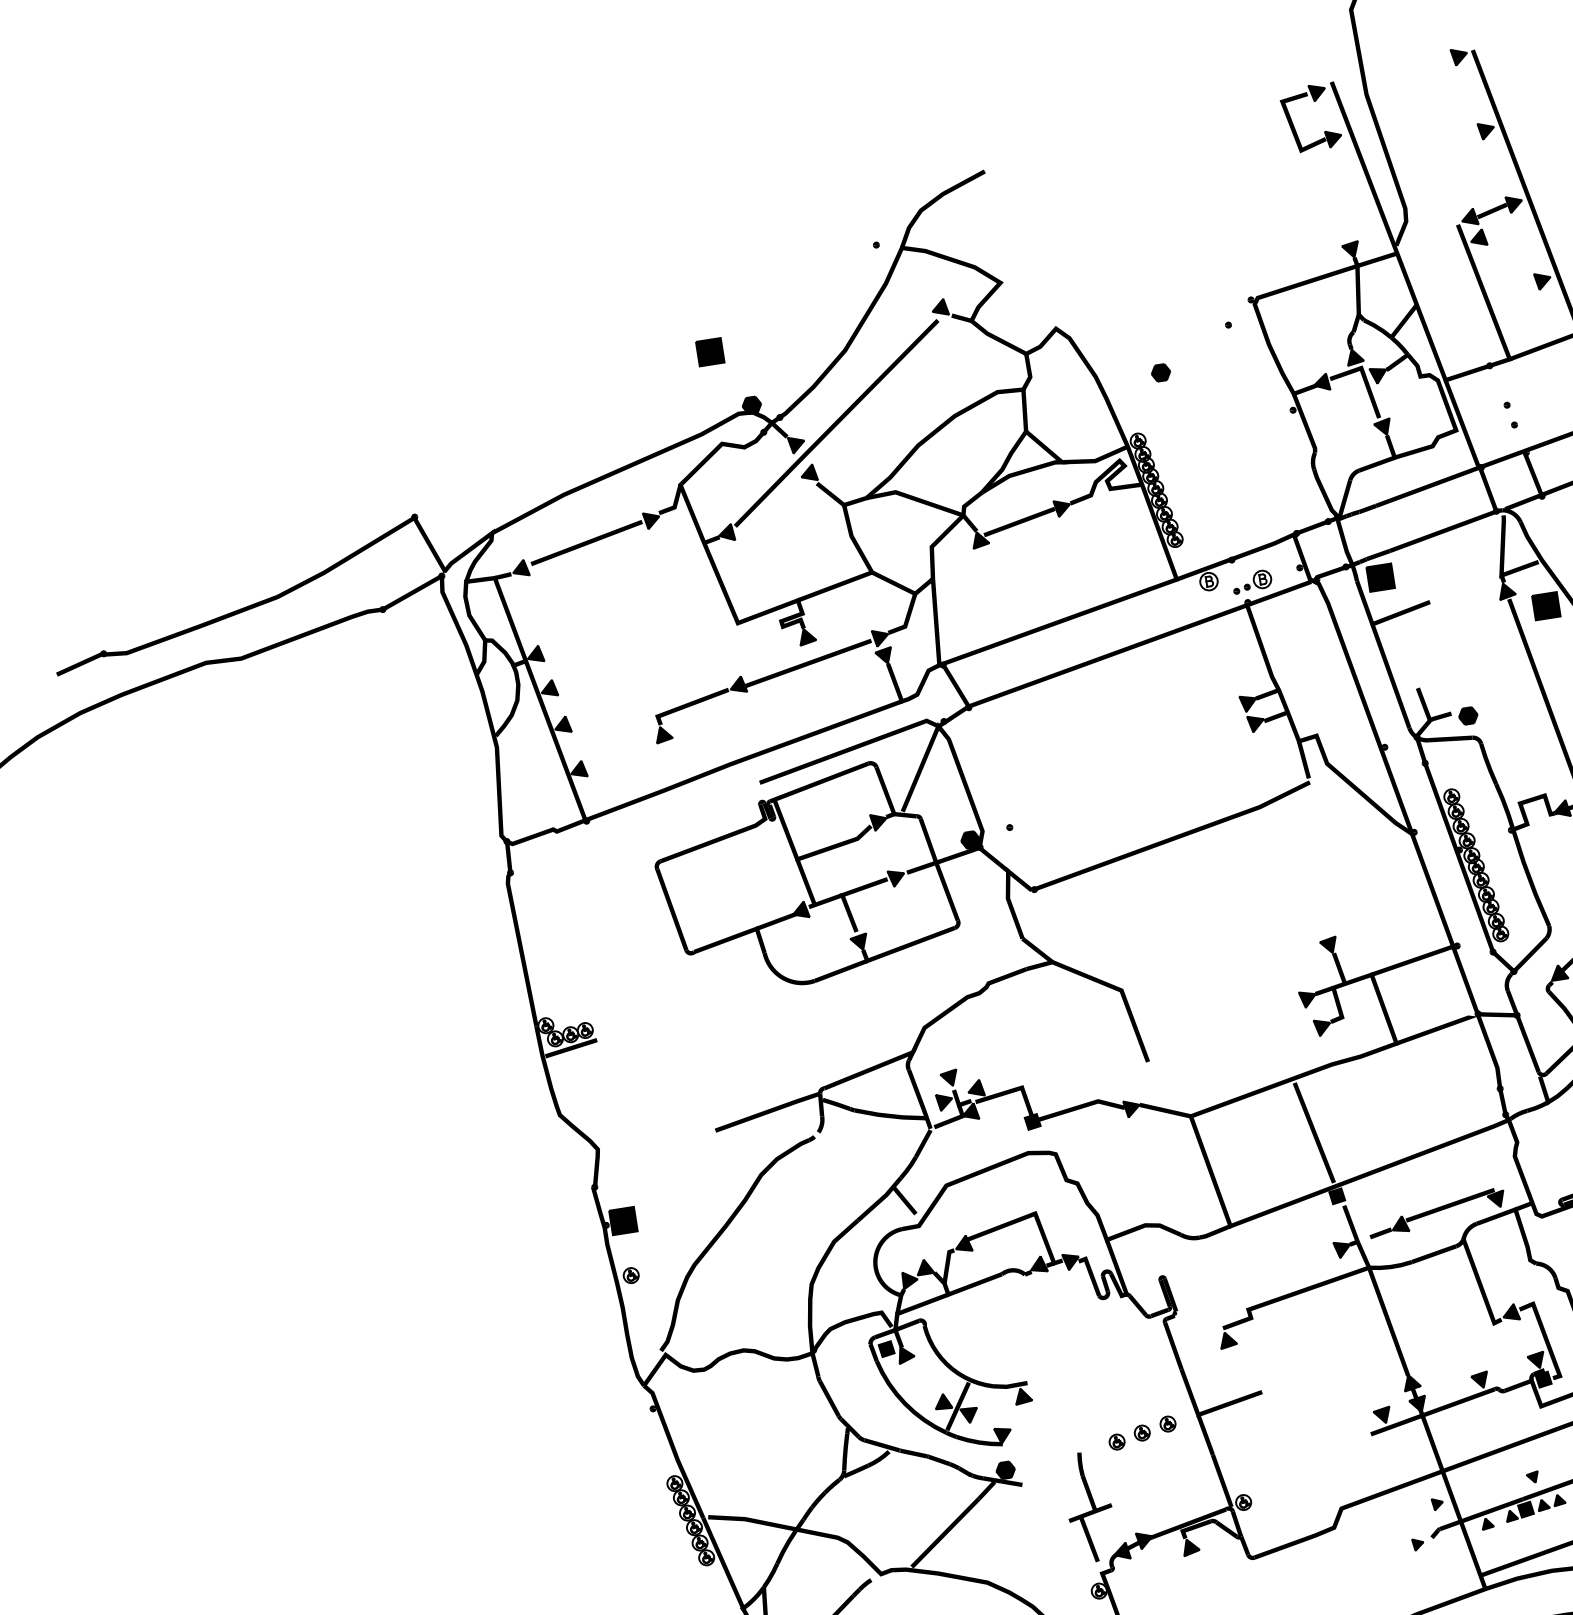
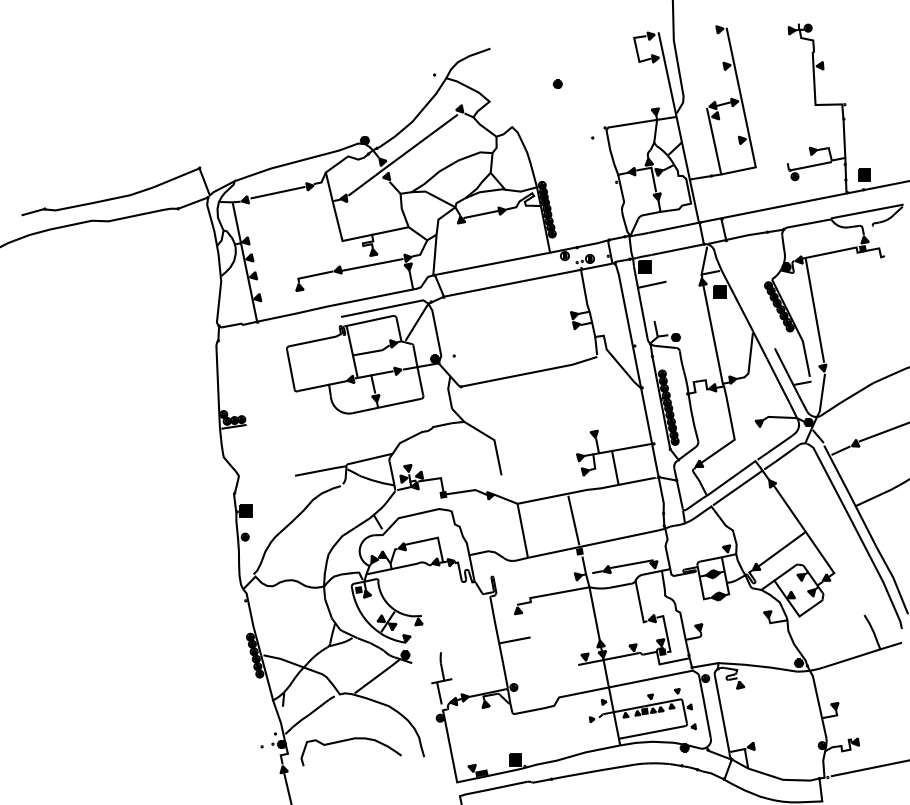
part: (710, 351) -> (349, 112), removed
part: (1160, 371) -> (557, 83), moved
part: (1510, 415) -> (717, 200), removed
part: (1141, 1432) -> (471, 647), removed

